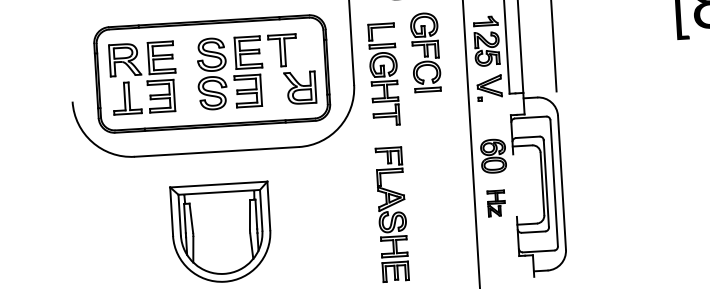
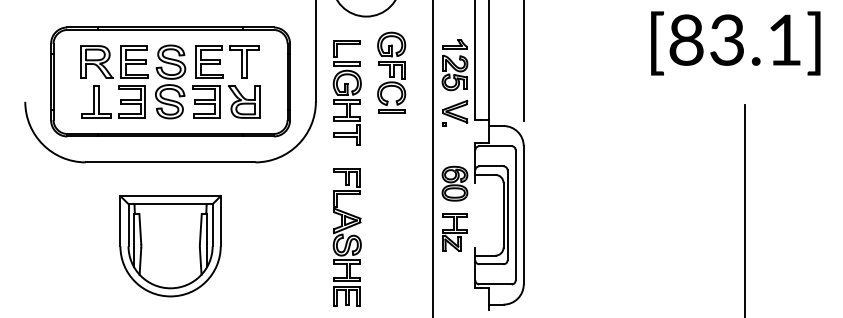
part: (143, 77) -> (114, 81), moved
part: (300, 87) -> (244, 101), moved
part: (495, 203) -> (454, 232), size x1.43

